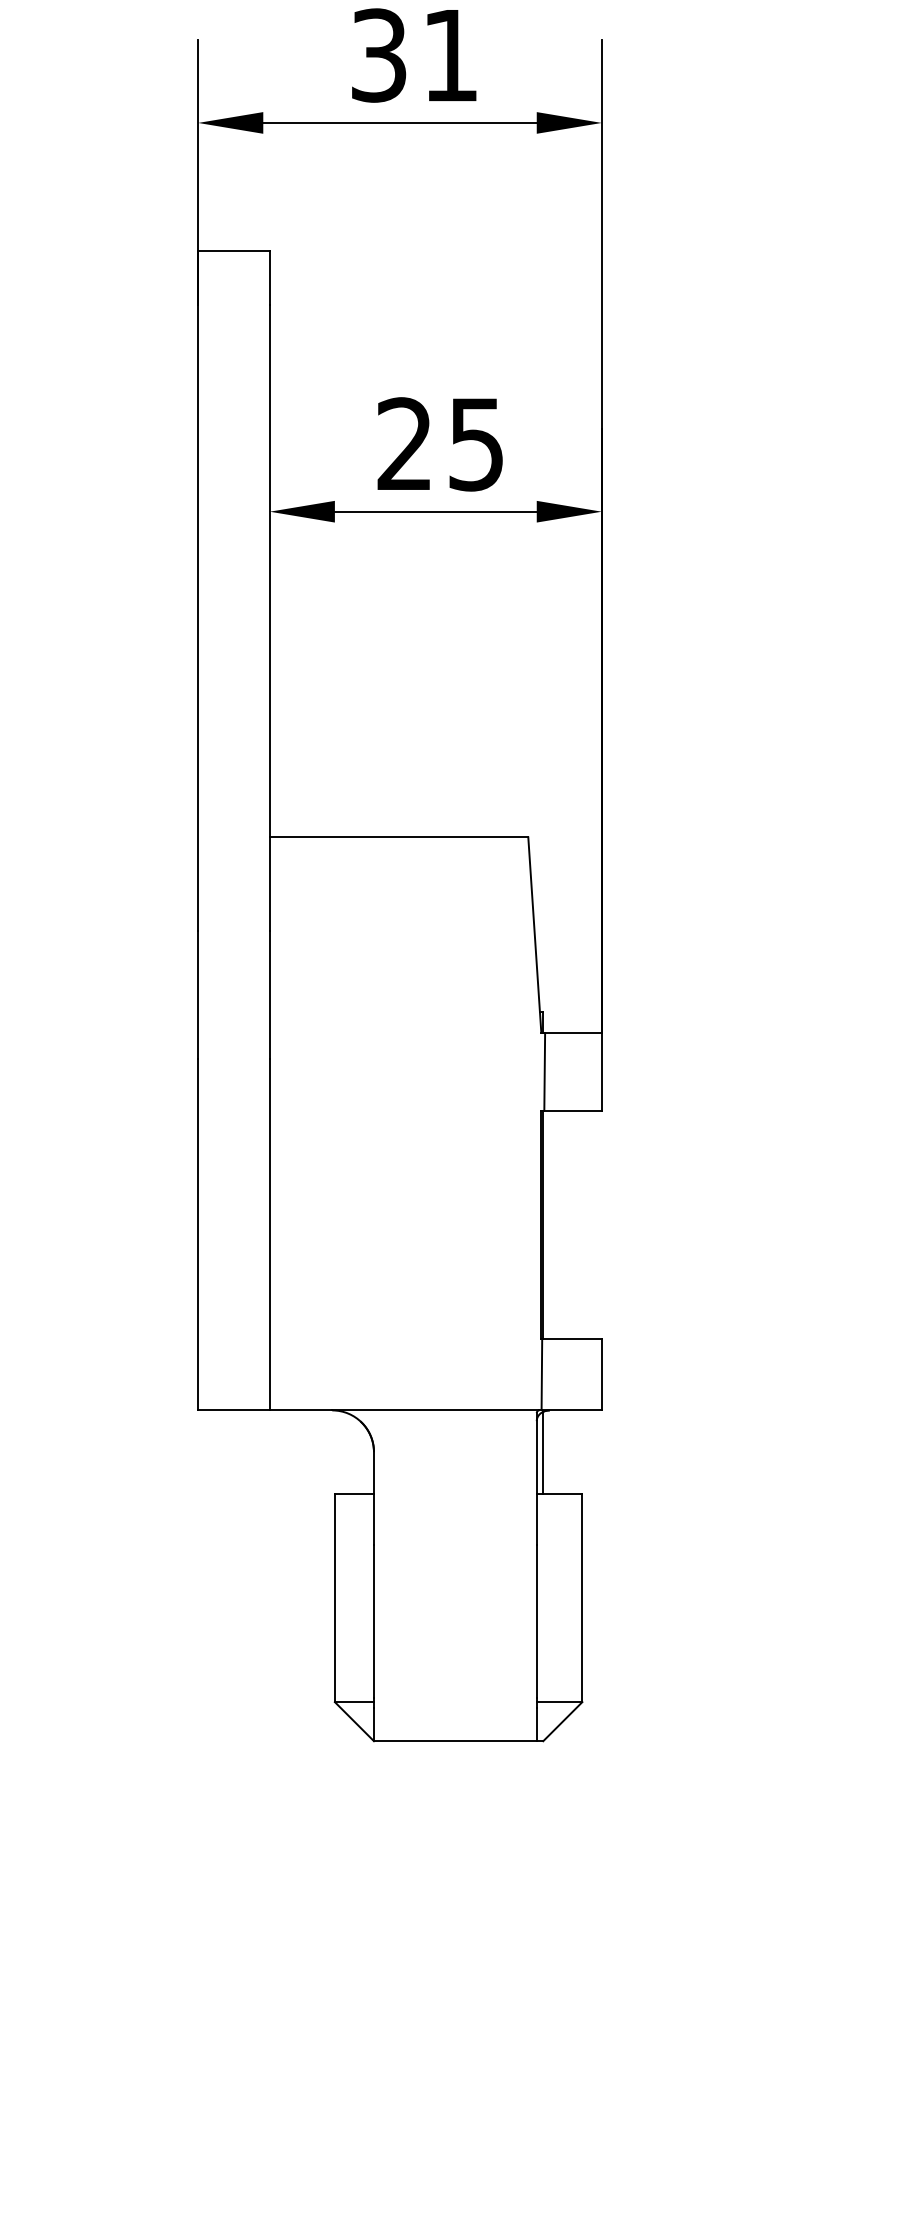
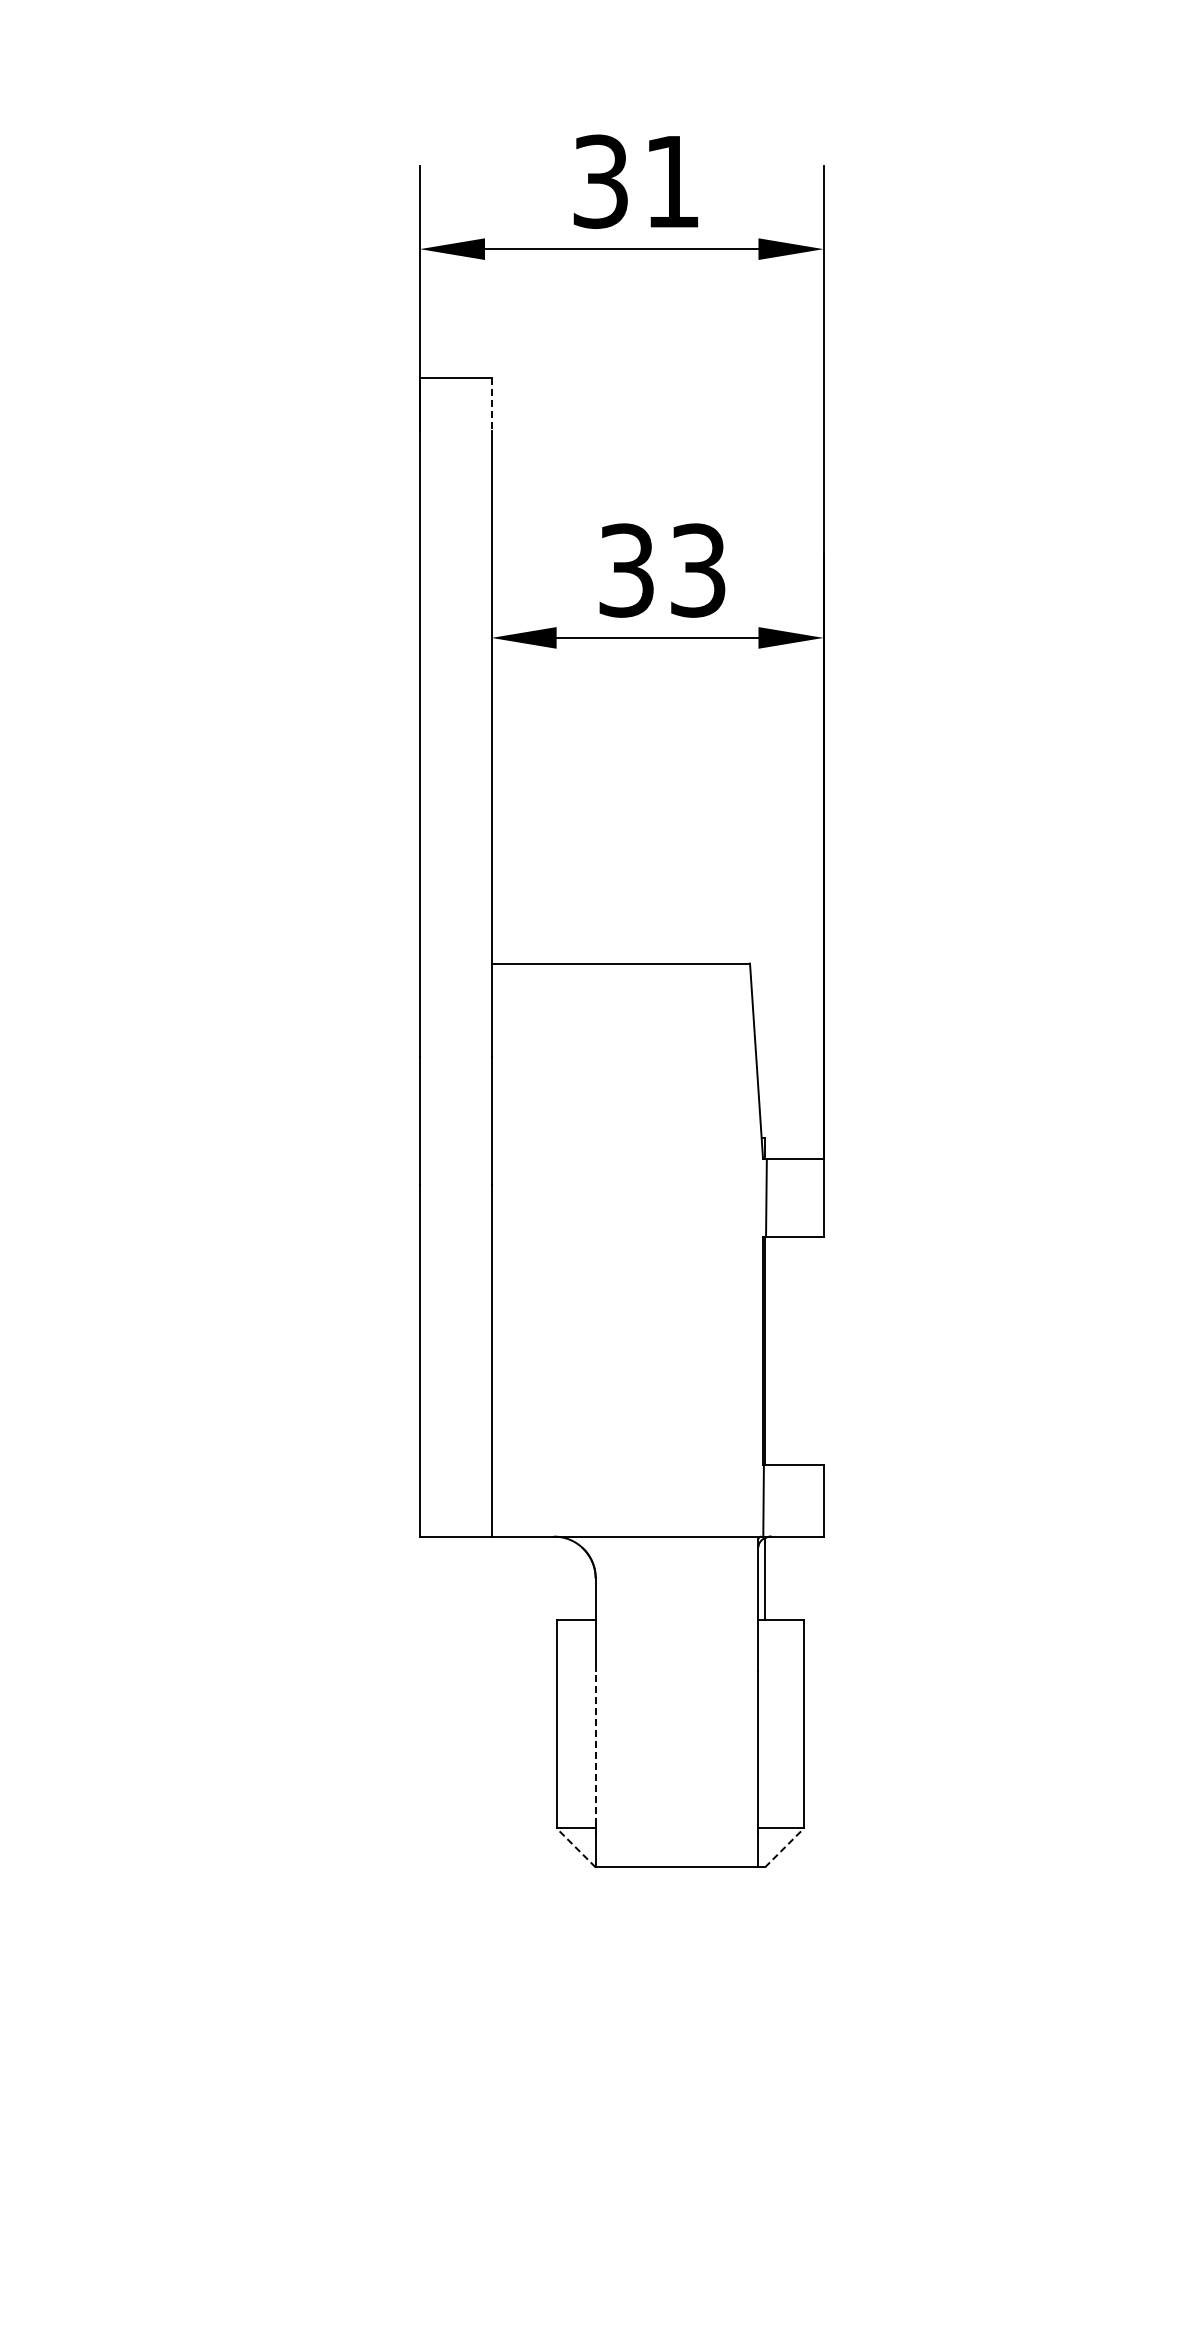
line: (269, 278) -> (491, 404), solid -> dashed
text: (440, 444) -> (662, 570), 25 -> 33
line: (373, 1621) -> (595, 1747), solid -> dashed
line: (354, 1721) -> (576, 1847), solid -> dashed
line: (562, 1721) -> (784, 1847), solid -> dashed

